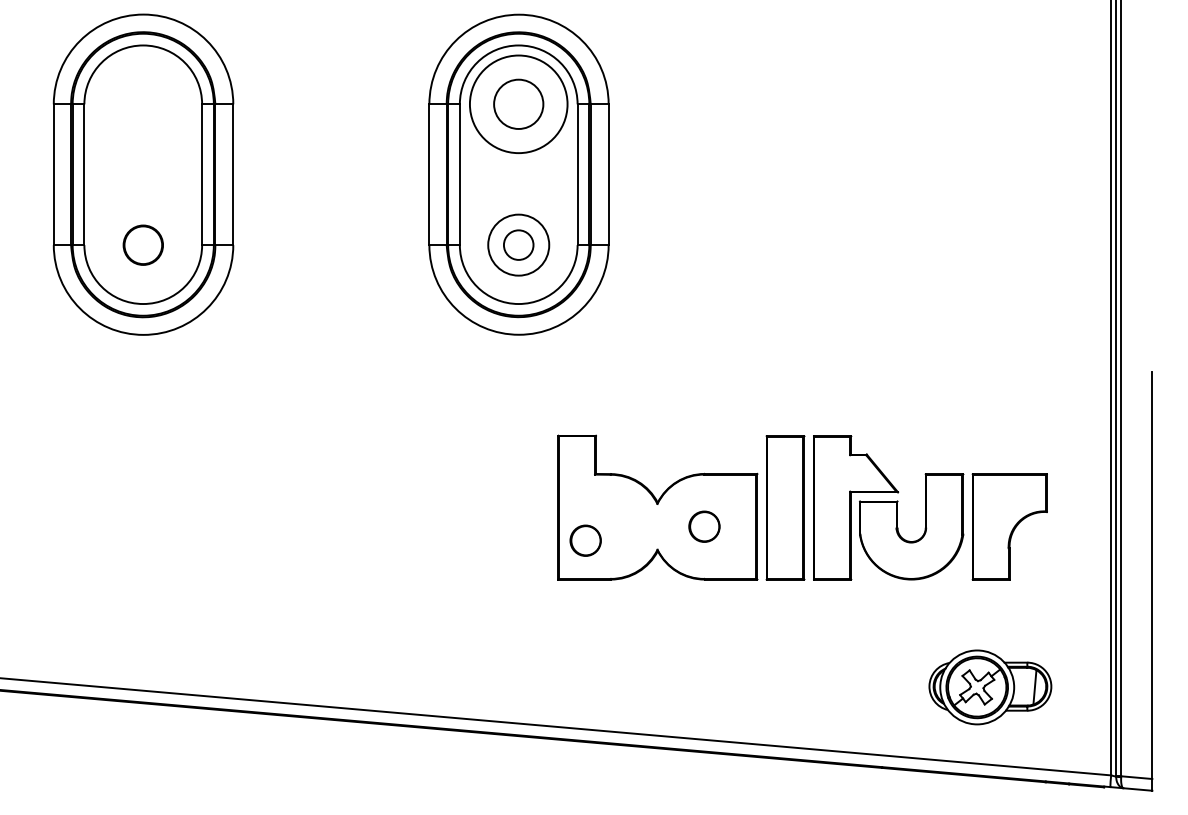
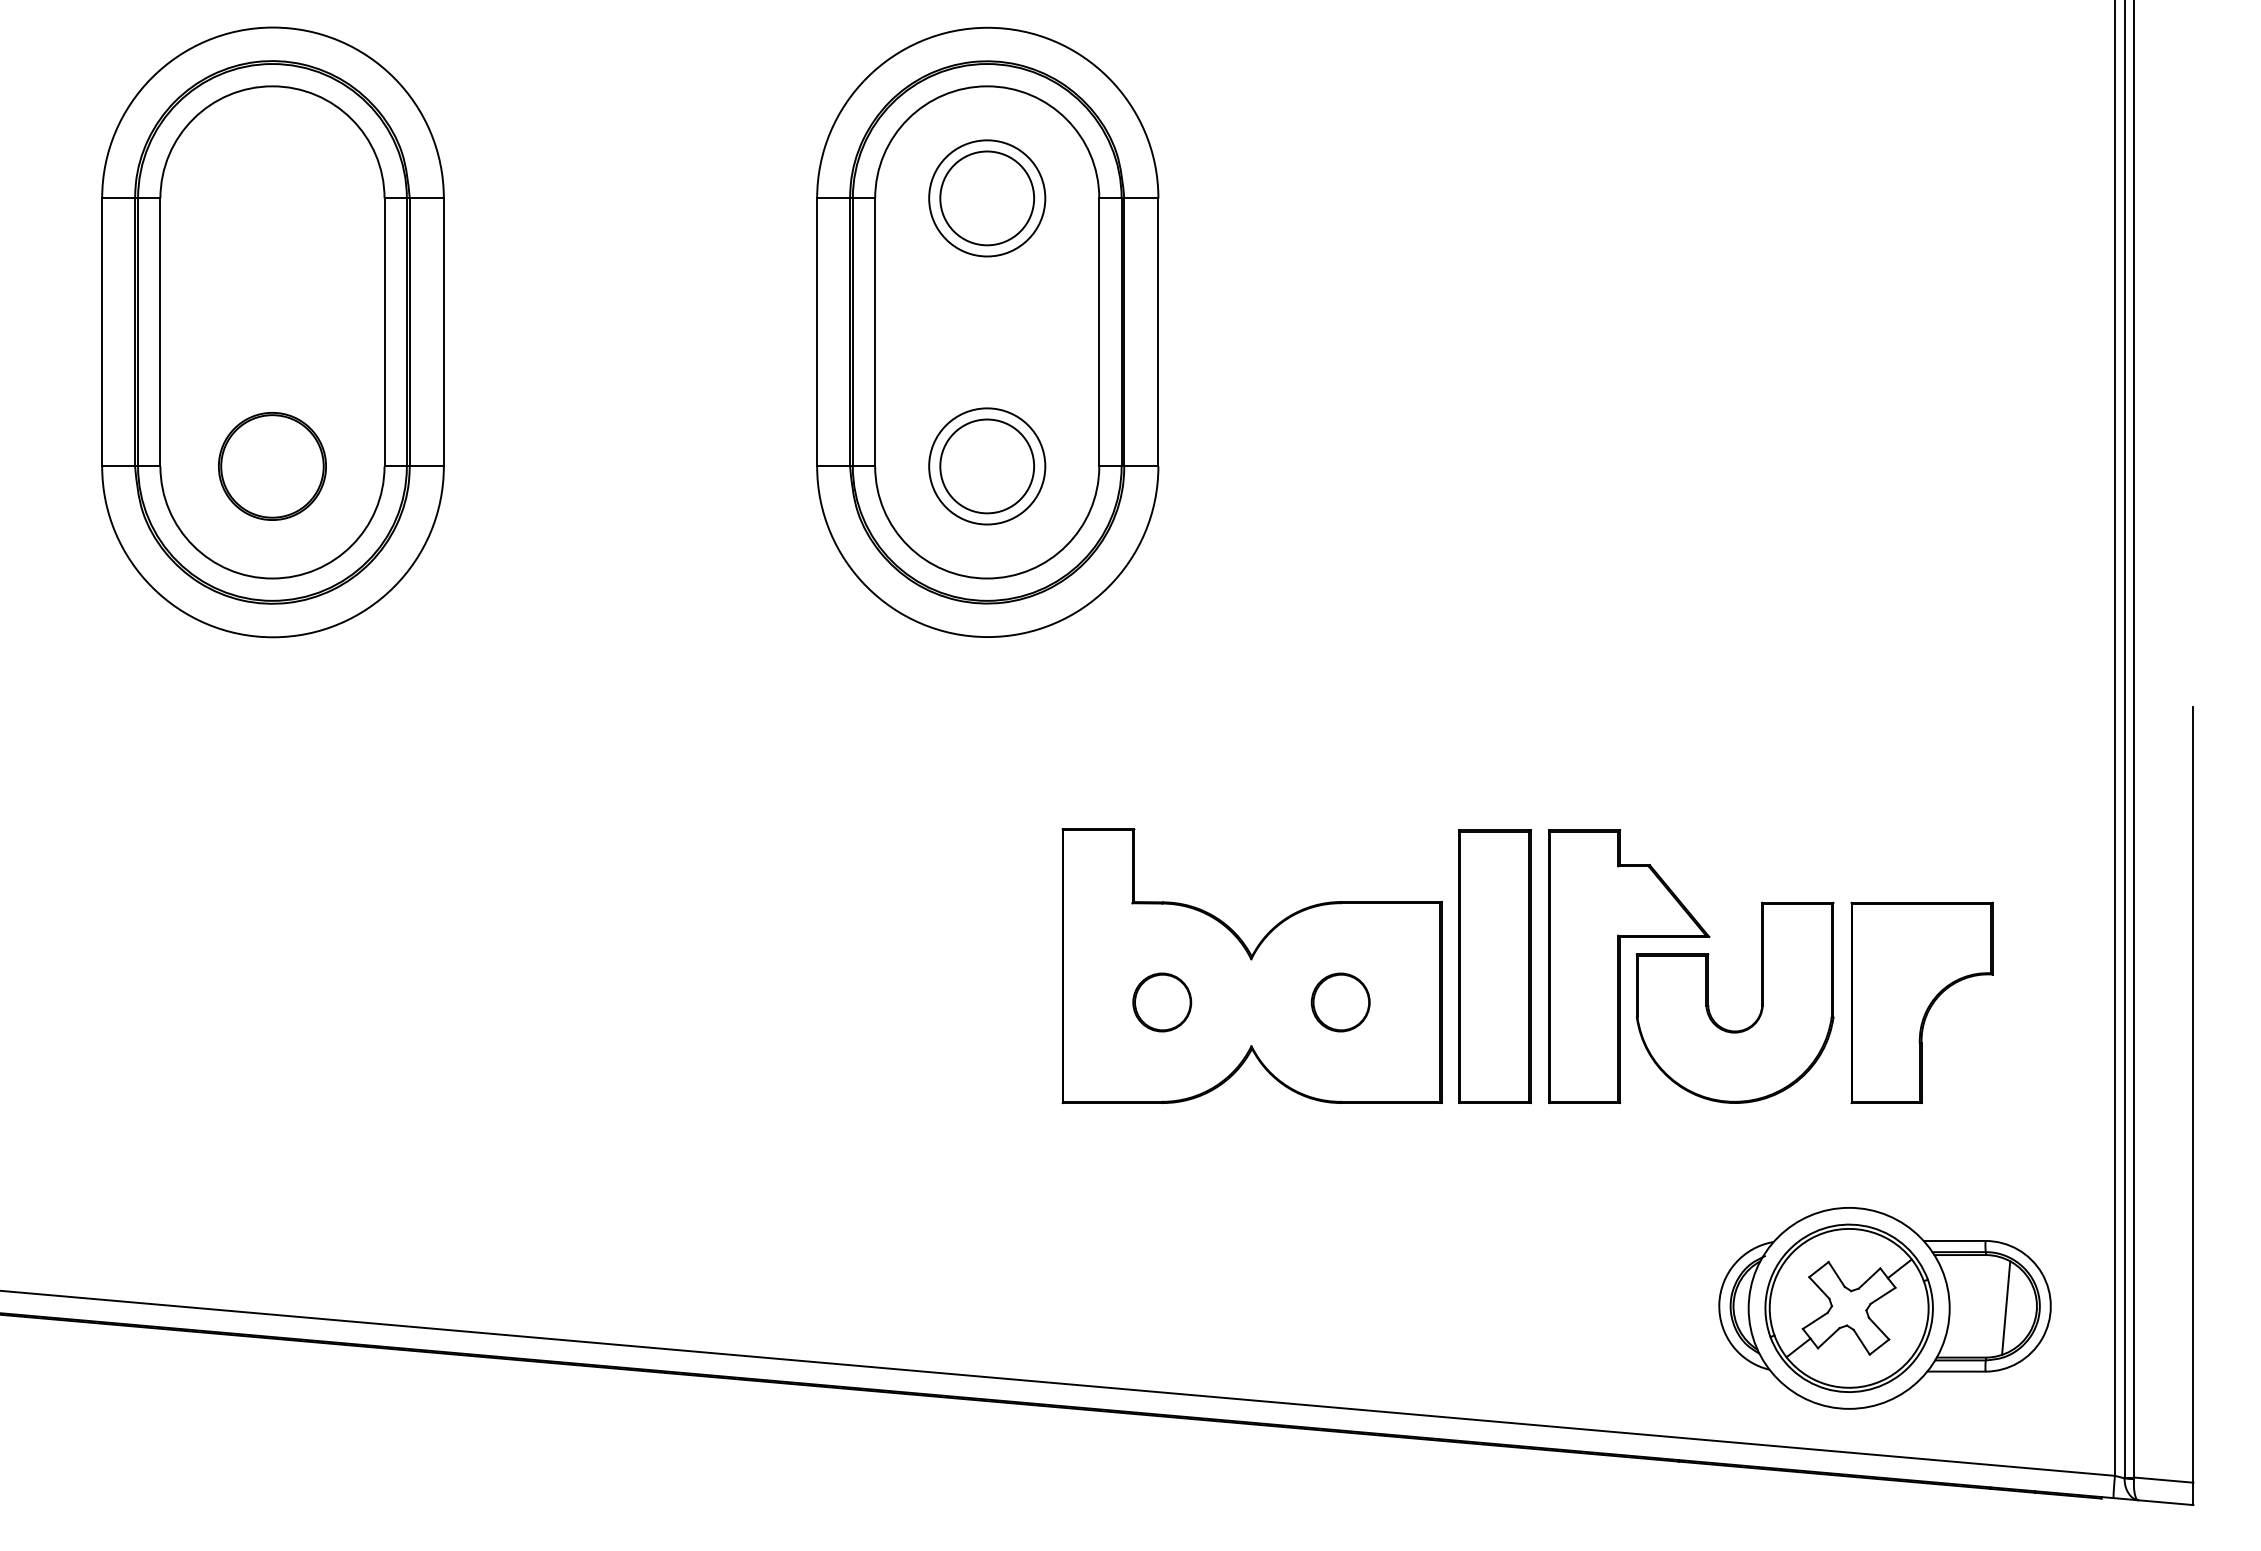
circle: (518, 103) -> (986, 196), size x0.62
circle: (518, 244) -> (986, 465), size x1.67
part: (143, 245) -> (272, 467), size x1.43
circle: (585, 540) -> (1161, 1002), moved
part: (990, 687) -> (1885, 1308), size x1.43

